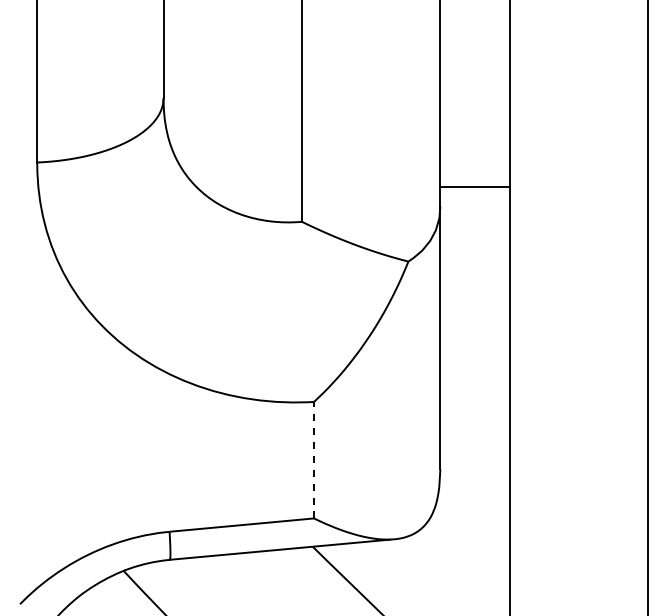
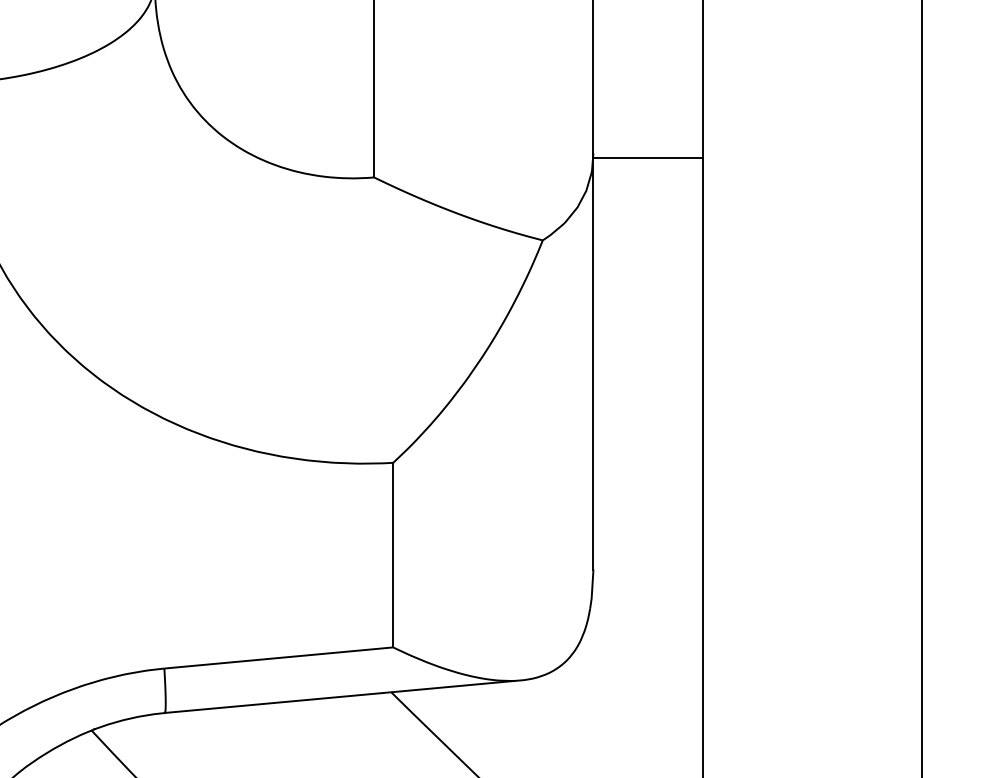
line: (474, 187) -> (647, 157), moved
line: (314, 459) -> (393, 554), dashed -> solid

